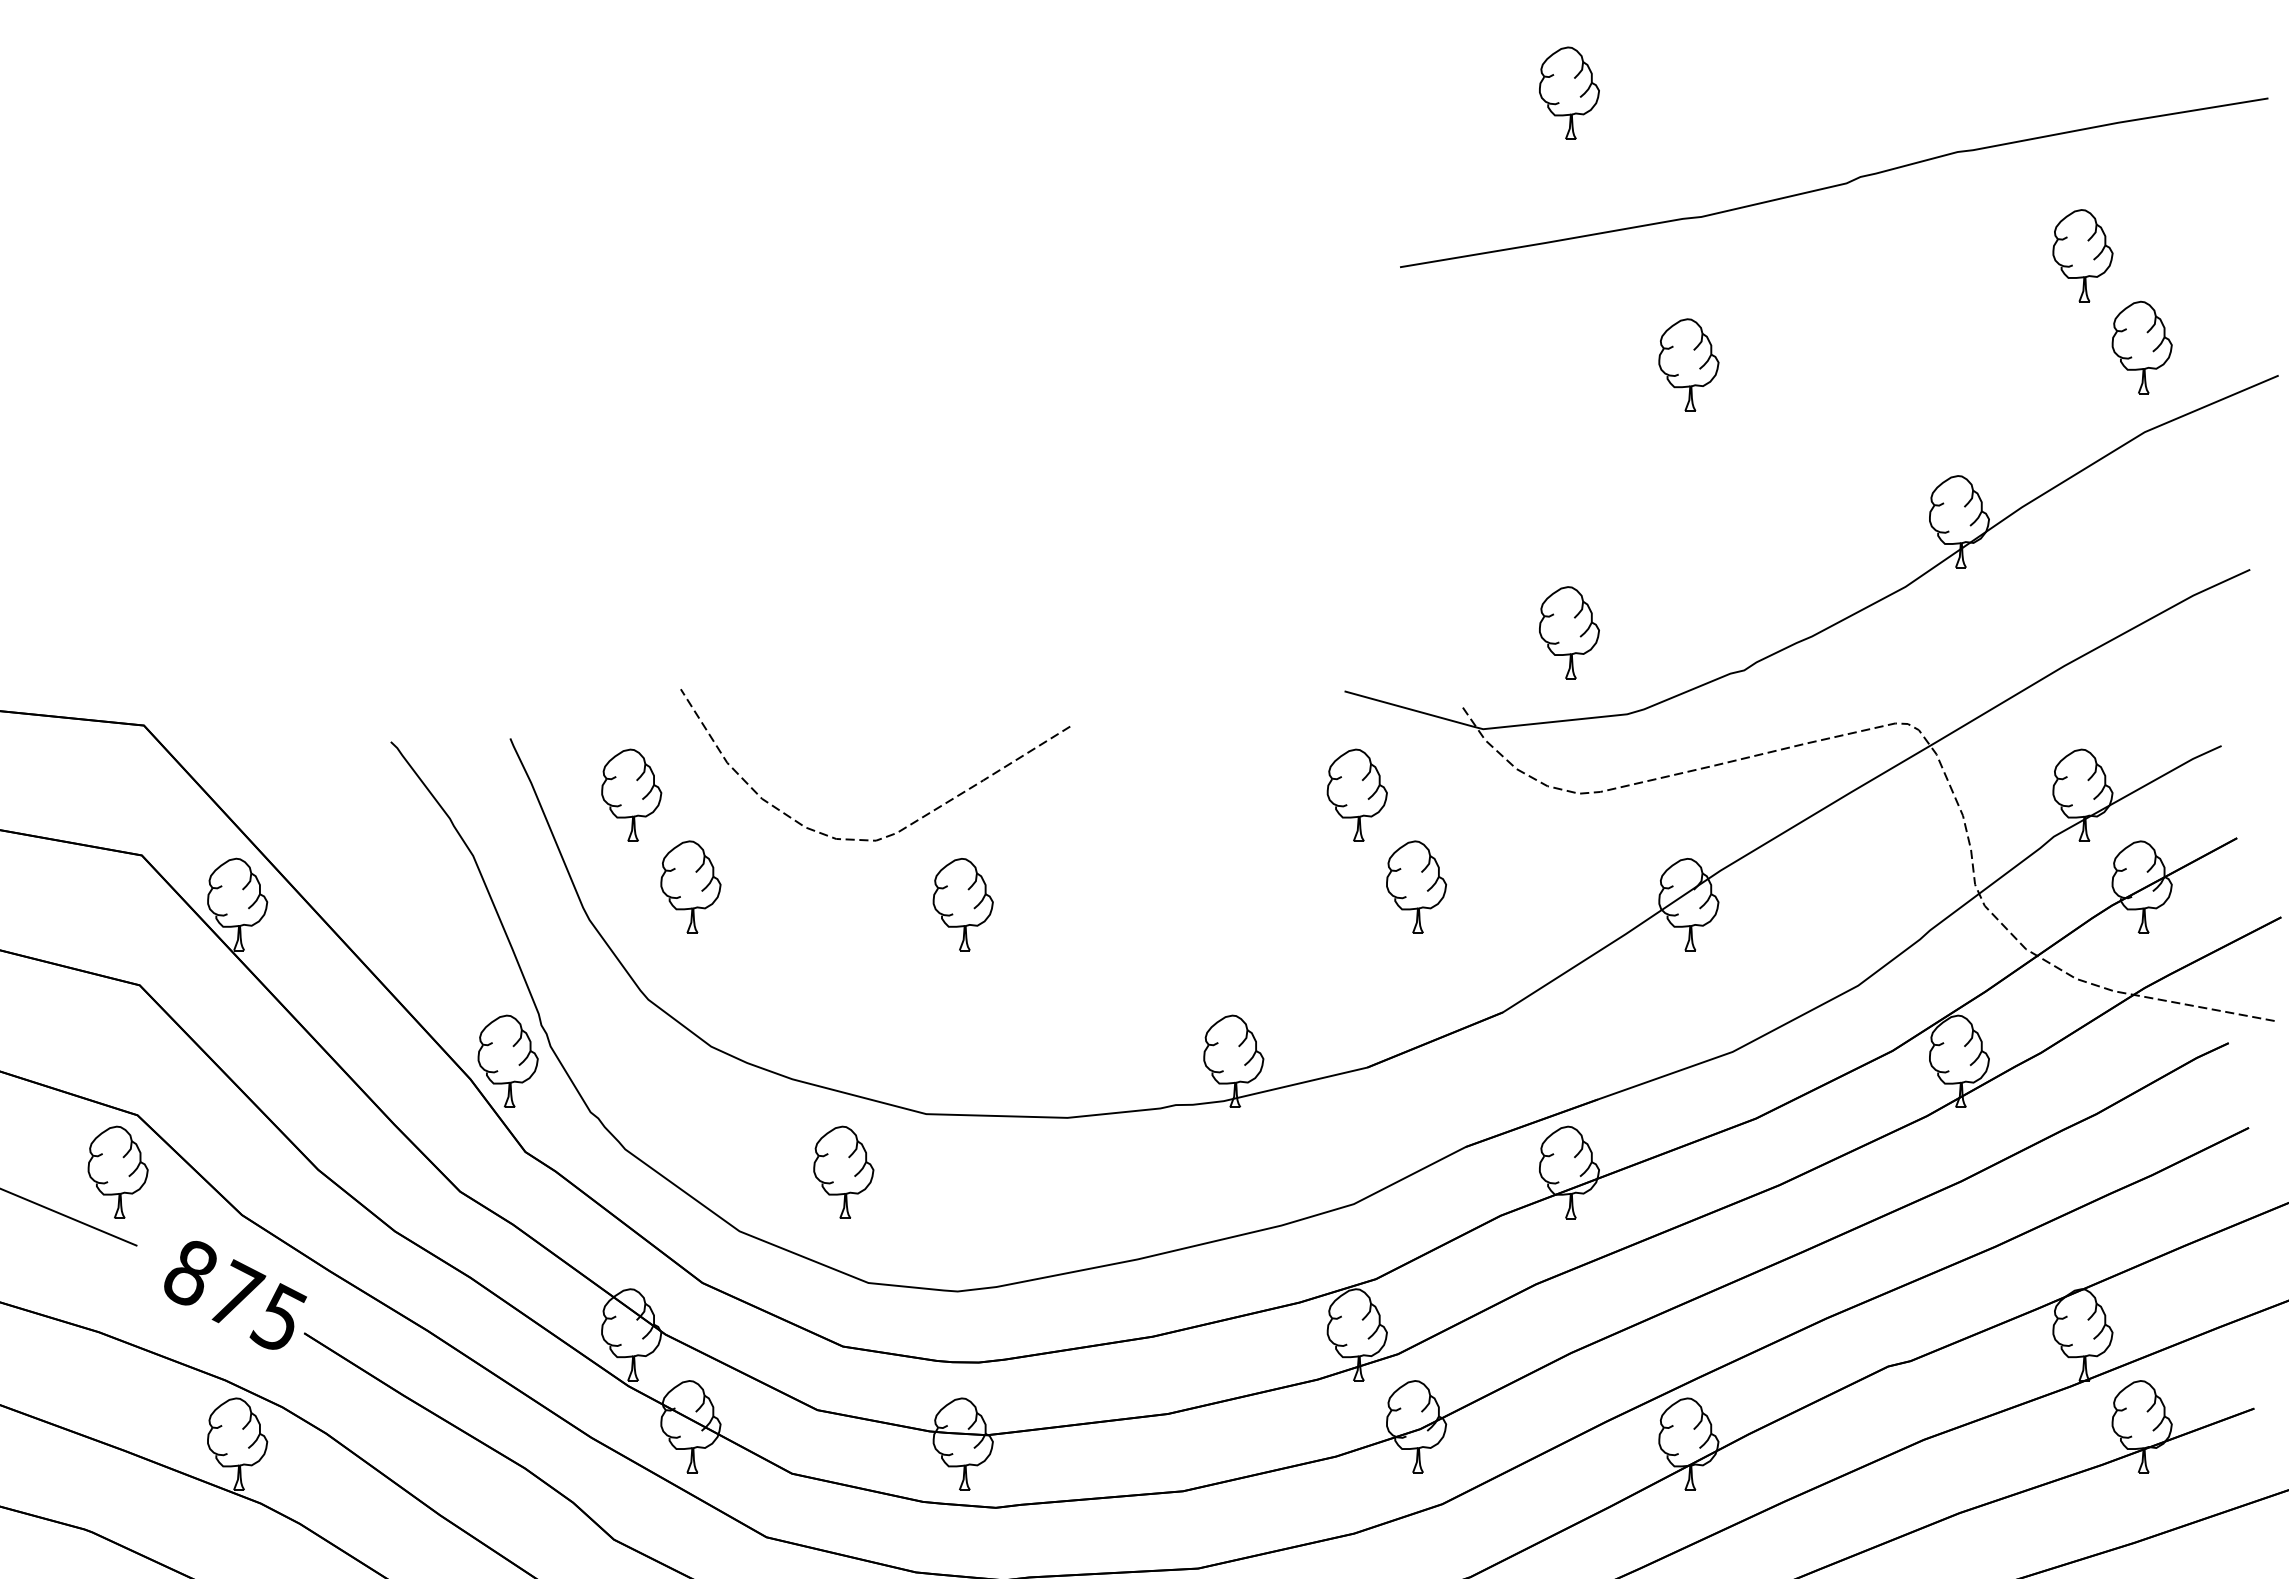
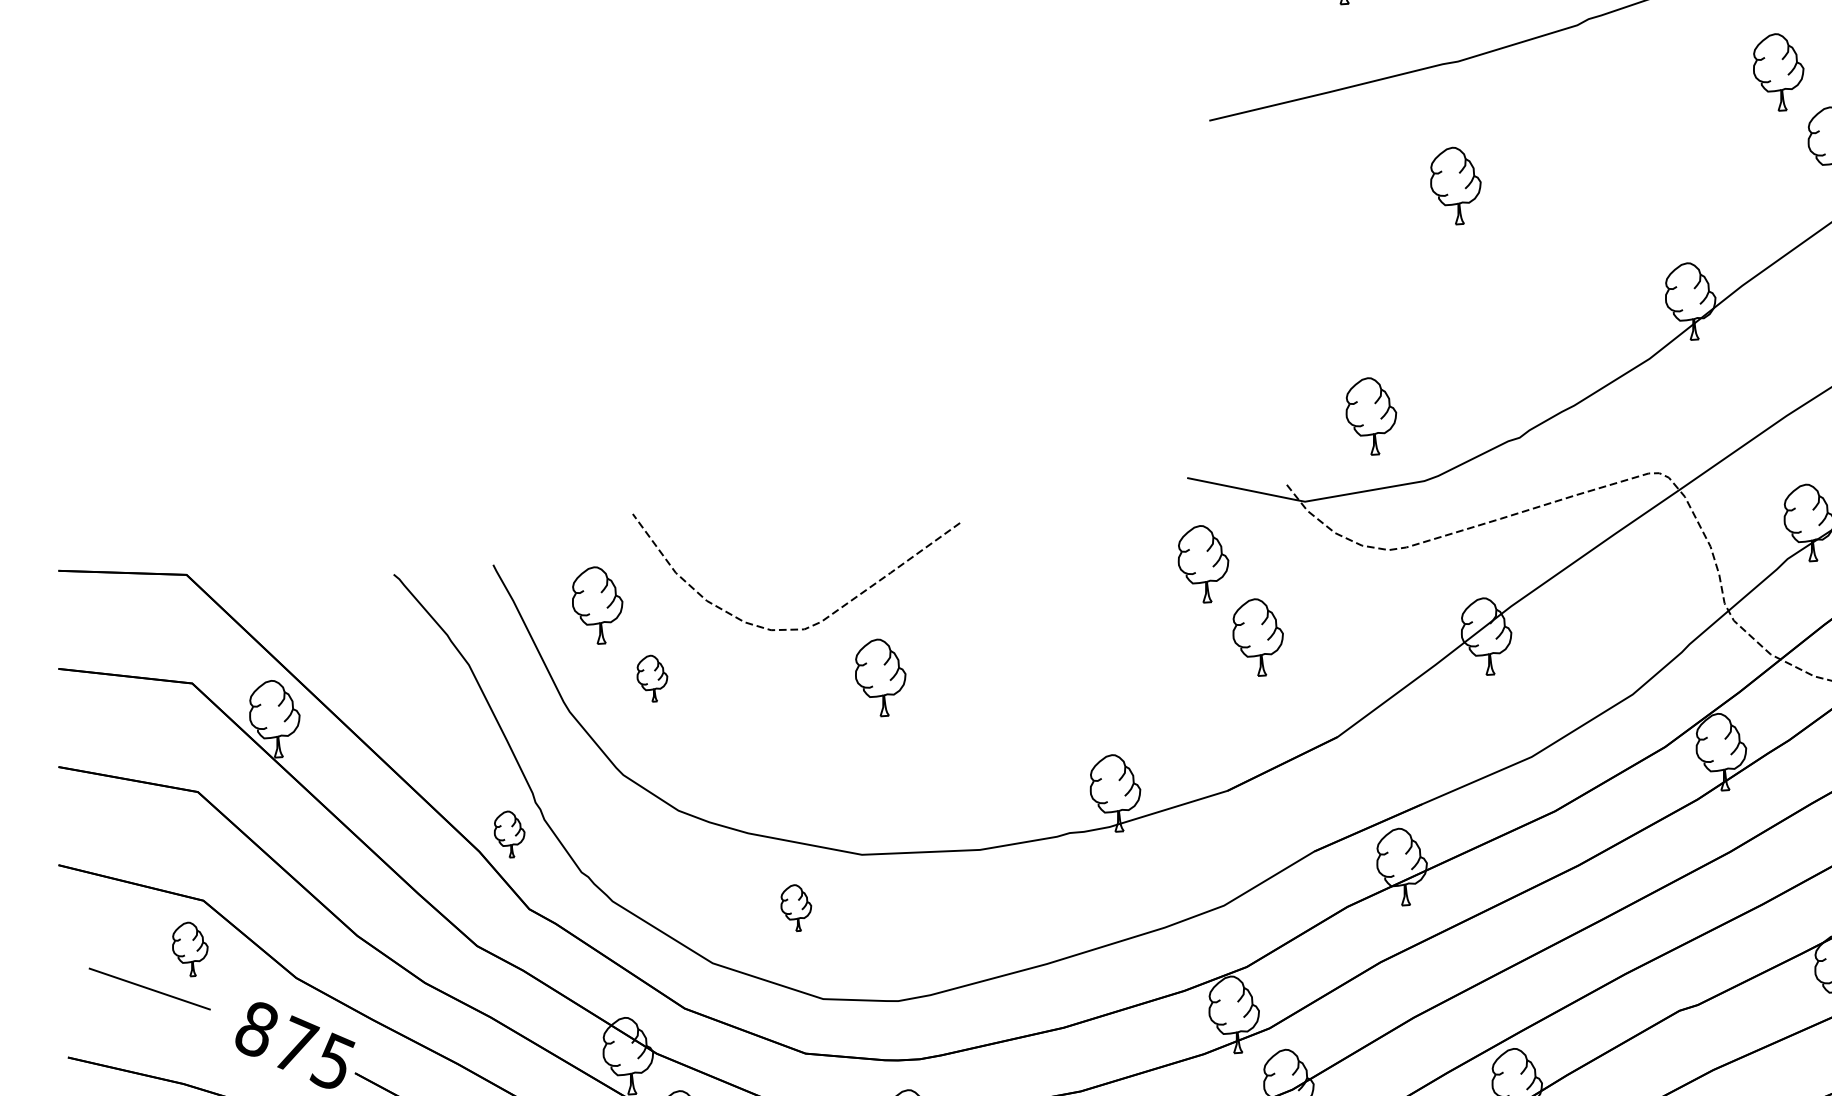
part: (690, 886) -> (652, 678), size x0.6
part: (507, 1060) -> (509, 833), size x0.6
part: (117, 1171) -> (189, 948), size x0.7
part: (843, 1171) -> (796, 907), size x0.6

